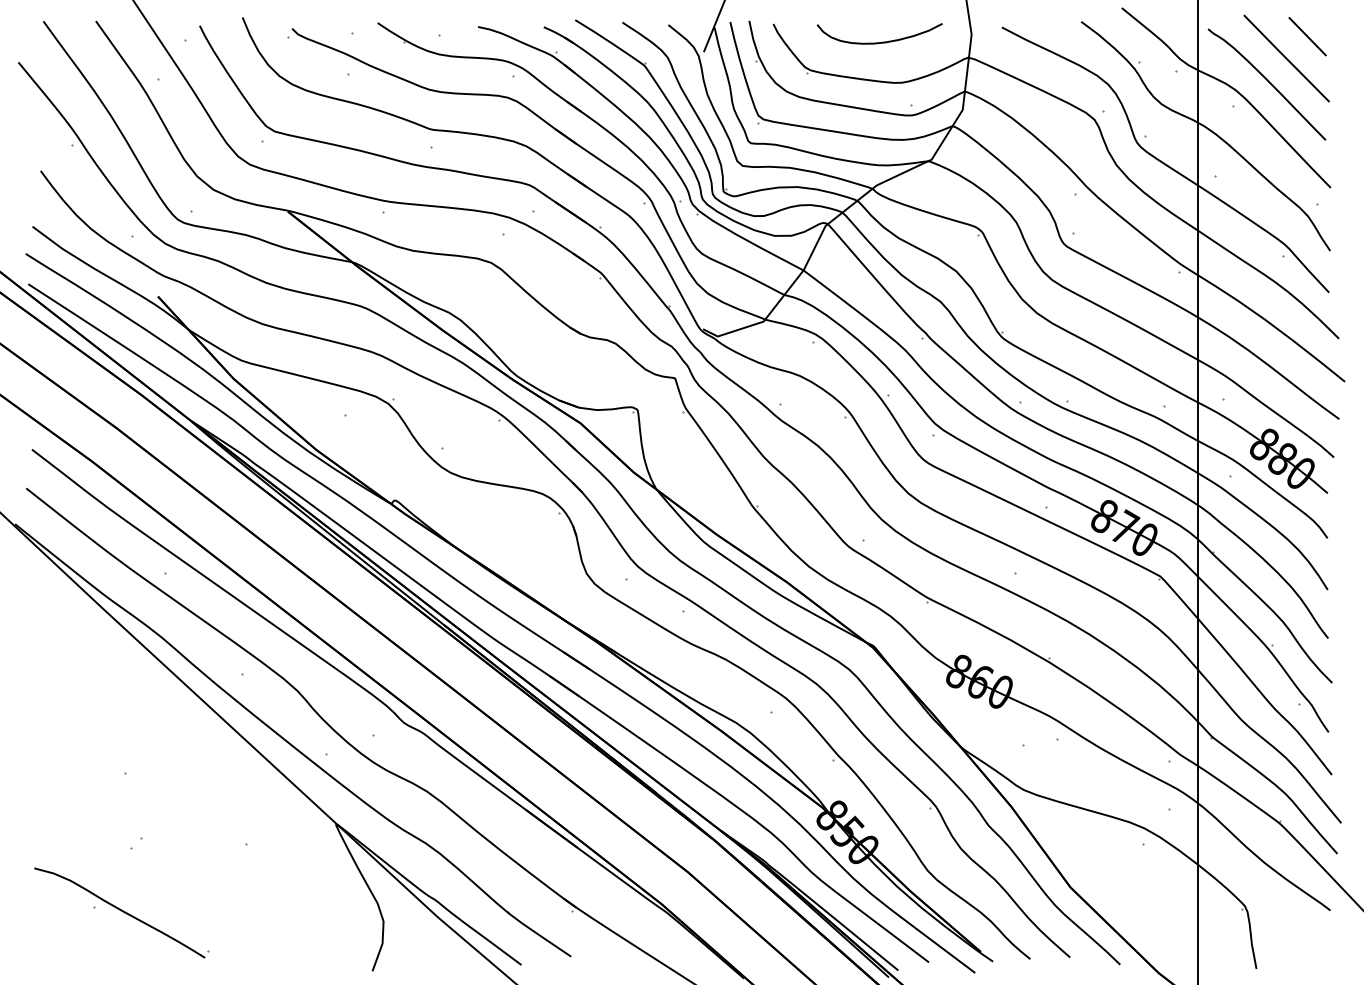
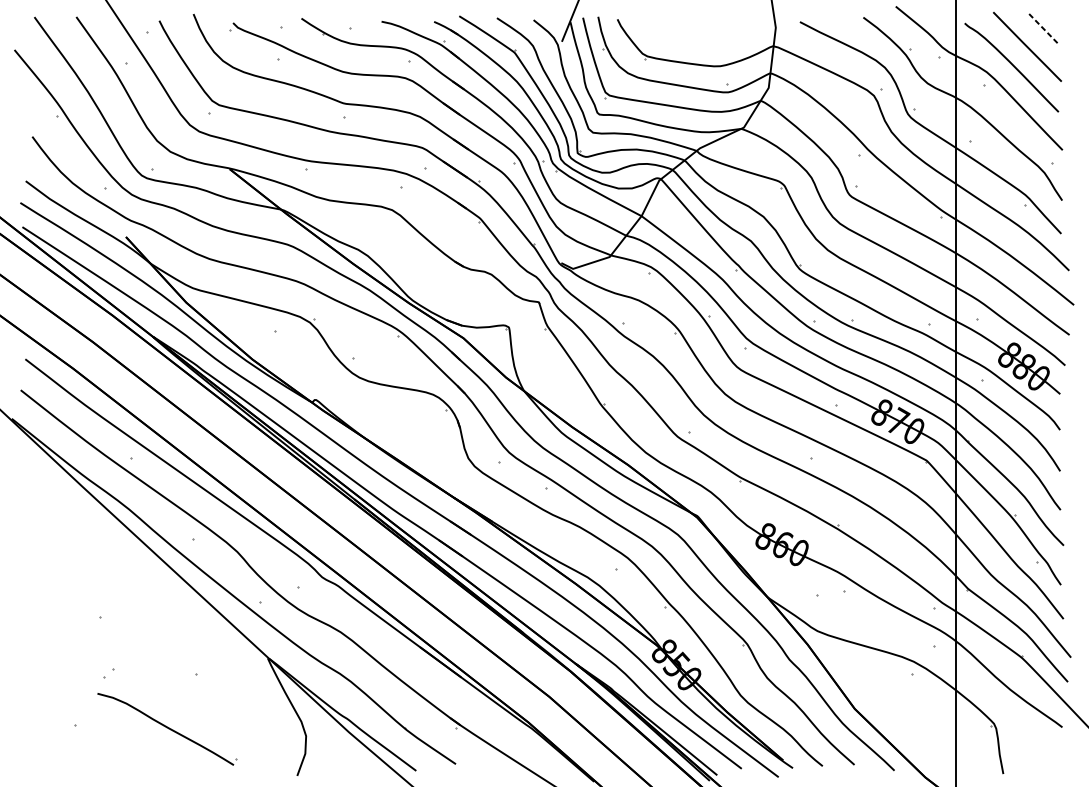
line: (1307, 36) -> (1044, 29), solid -> dashed
curve: (881, 41) -> (703, 33), removed
part: (121, 912) -> (167, 728), moved

